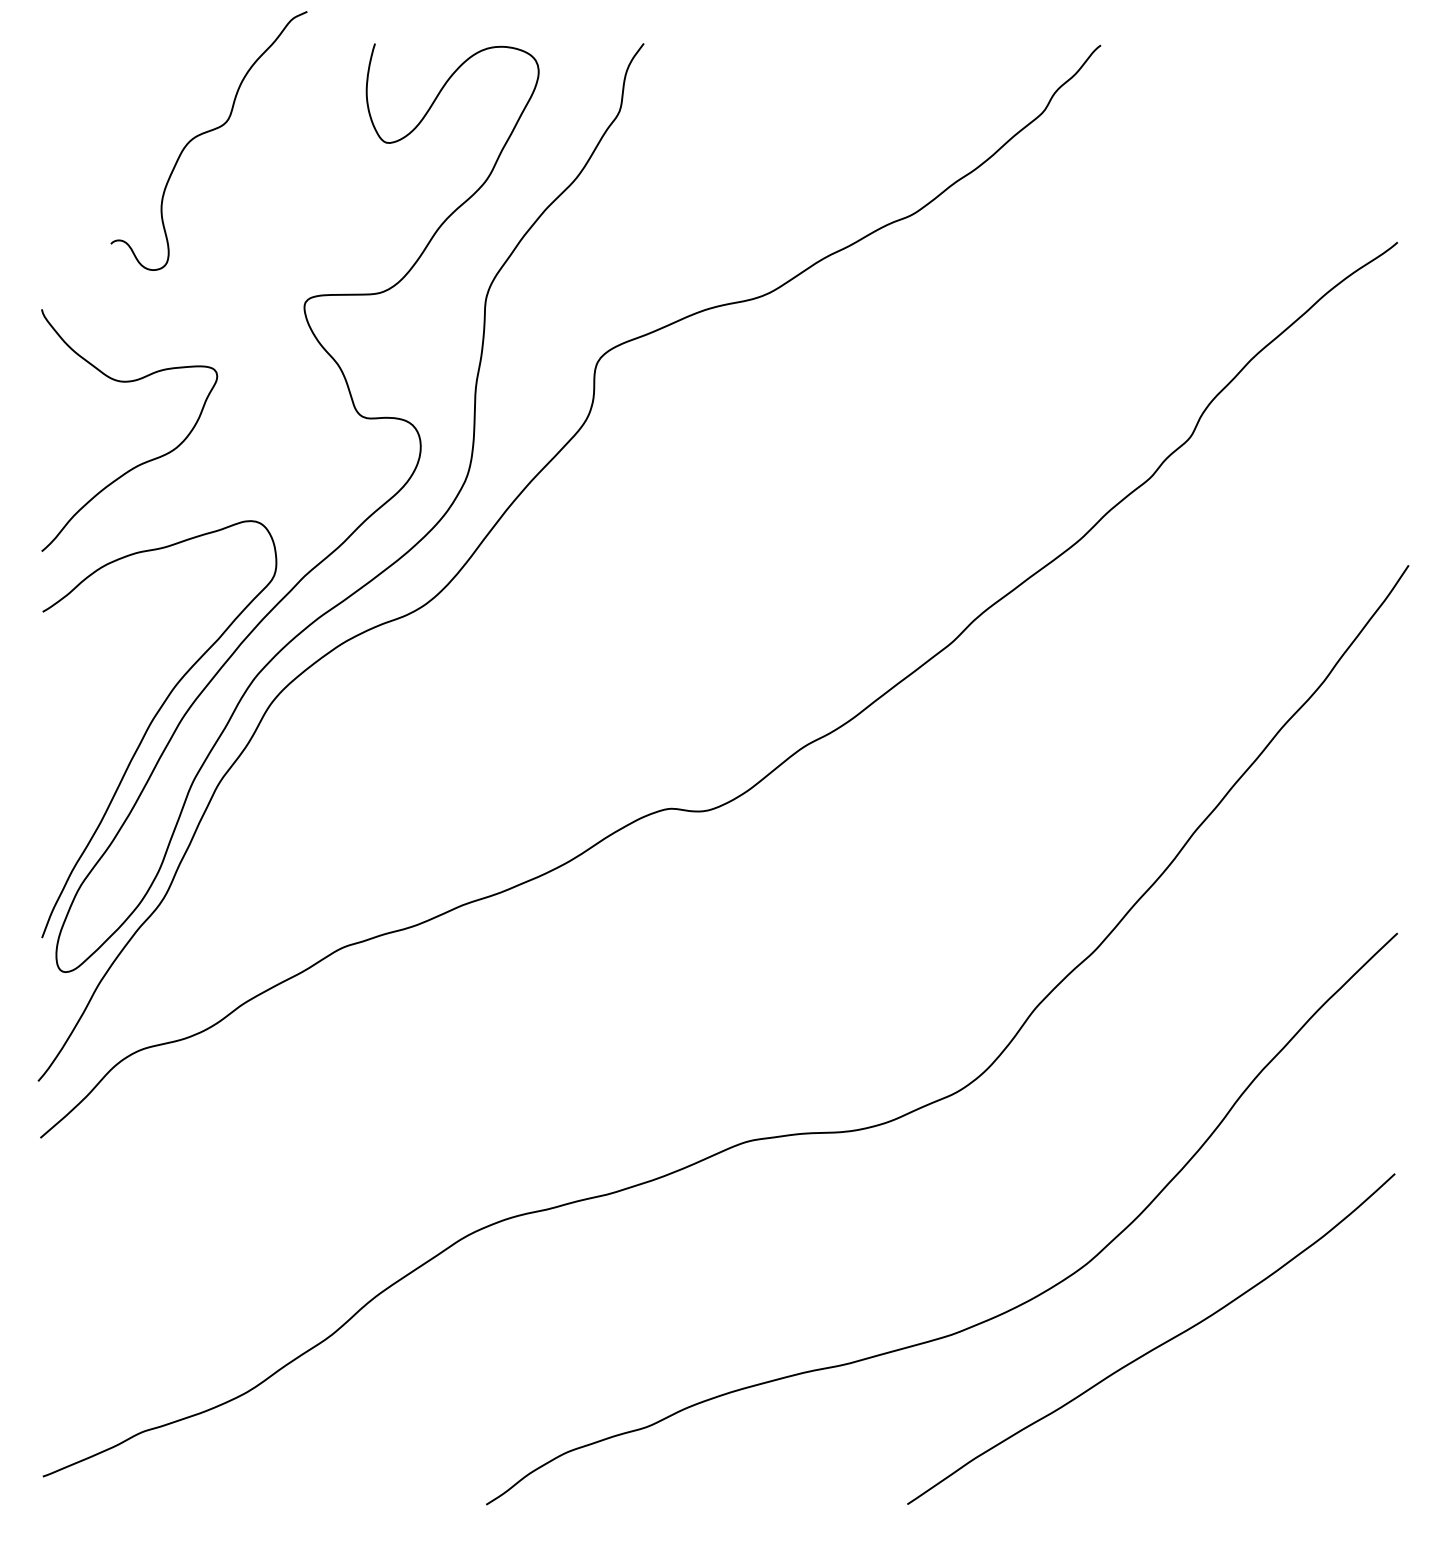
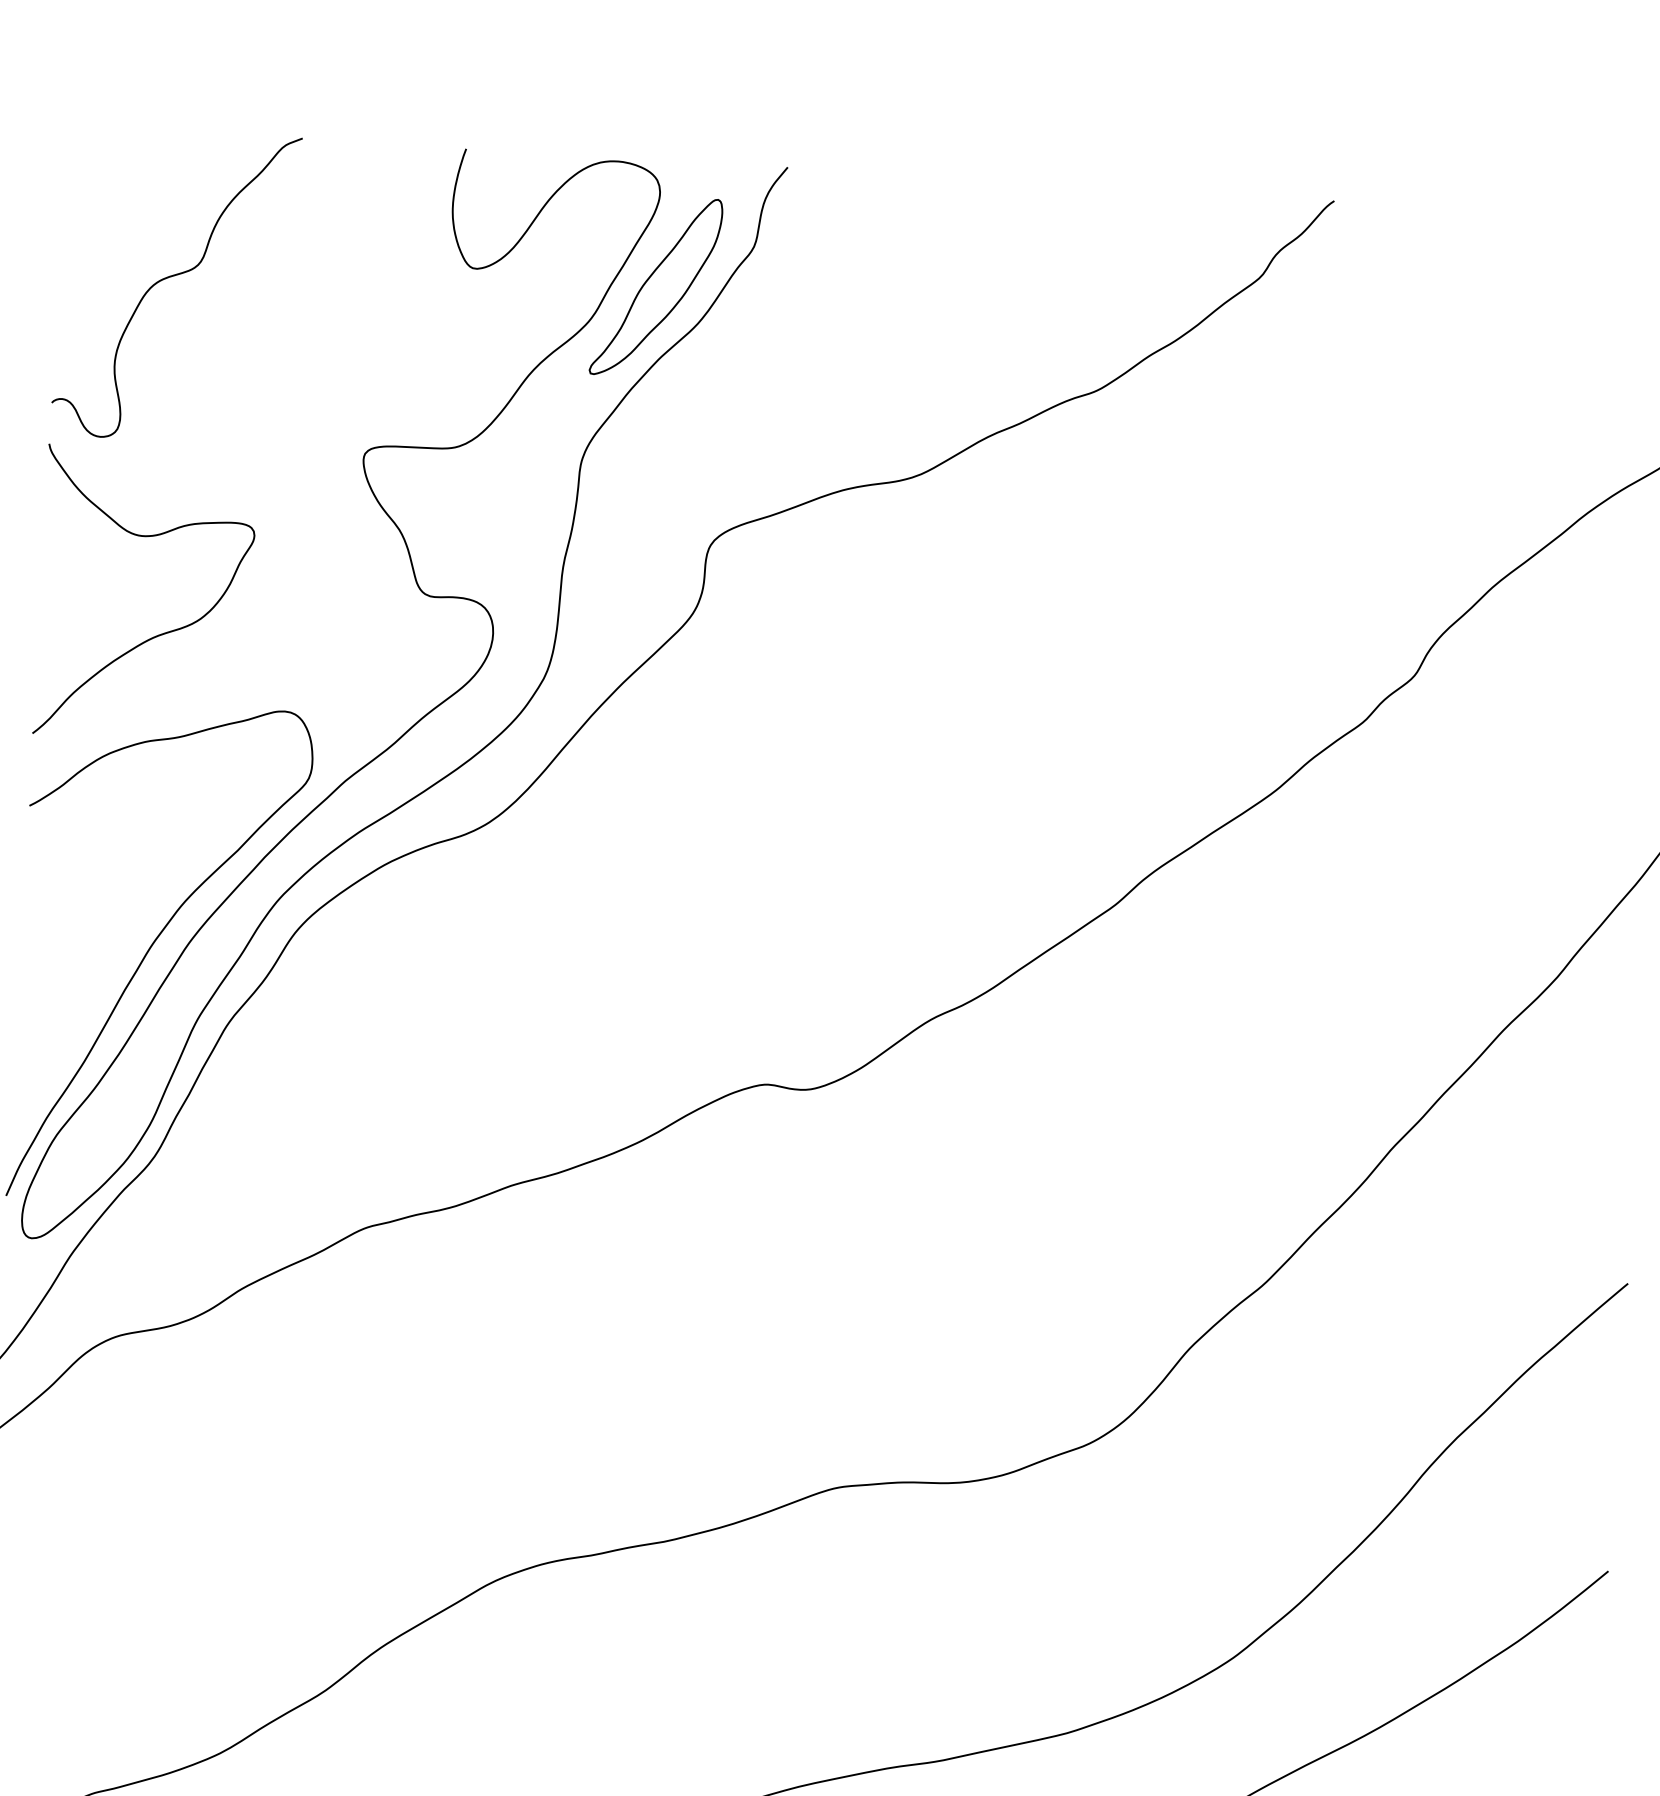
curve: (206, 133) -> (173, 277), moved
part: (539, 149) -> (655, 286), added

